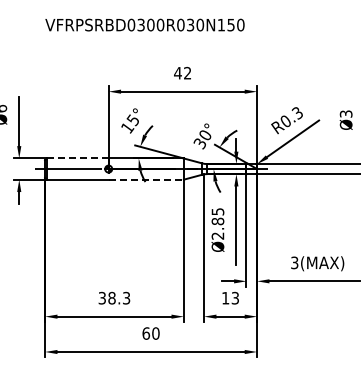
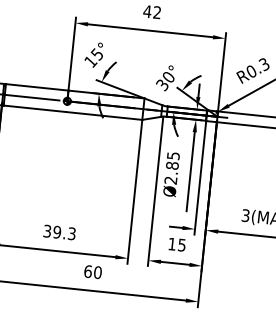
line: (77, 158) -> (36, 87), dashed -> solid
line: (146, 179) -> (104, 115), dashed -> solid
text: (235, 297) -> (182, 244), 13 -> 15
text: (111, 298) -> (56, 232), 38.3 -> 39.3

